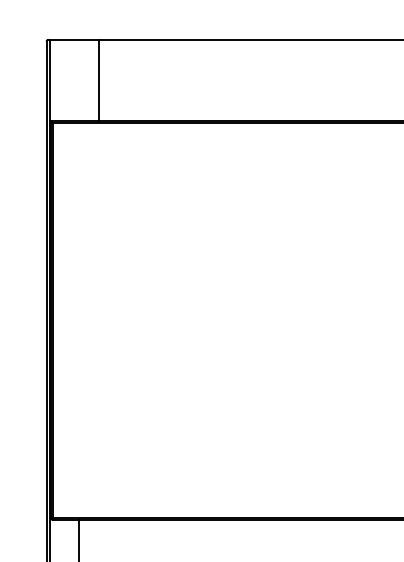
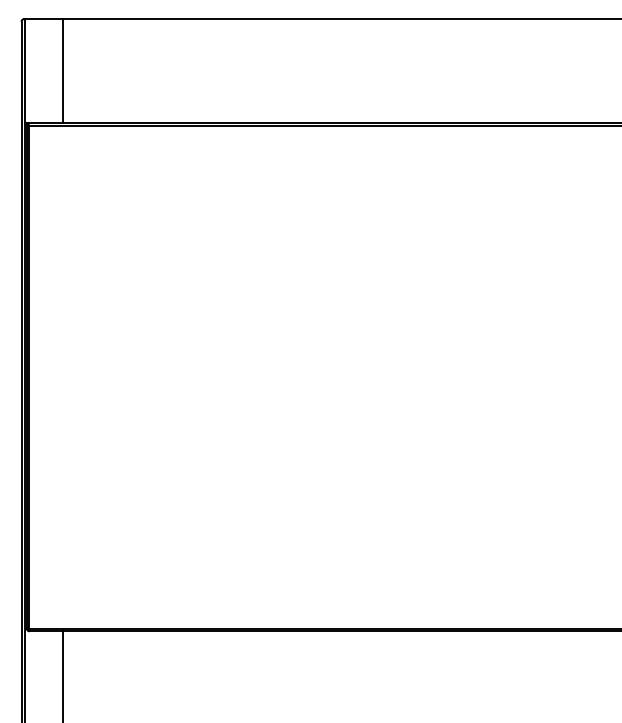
line: (99, 80) -> (63, 71), moved

